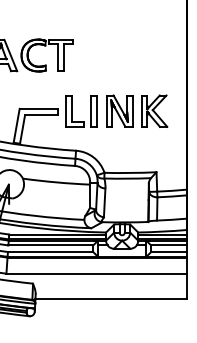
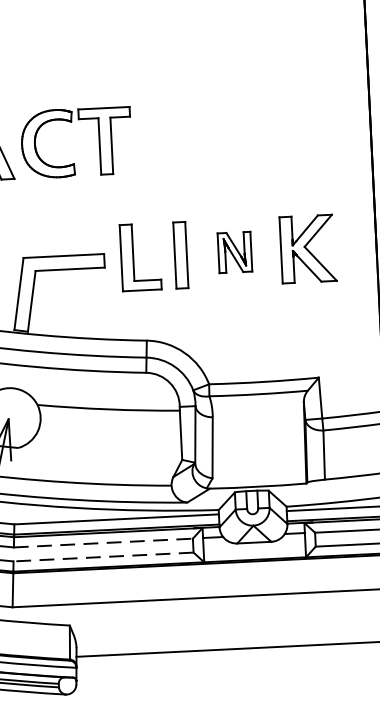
part: (119, 110) -> (234, 251), size x0.6
line: (51, 245) -> (104, 543), solid -> dashed
line: (50, 252) -> (103, 557), solid -> dashed

